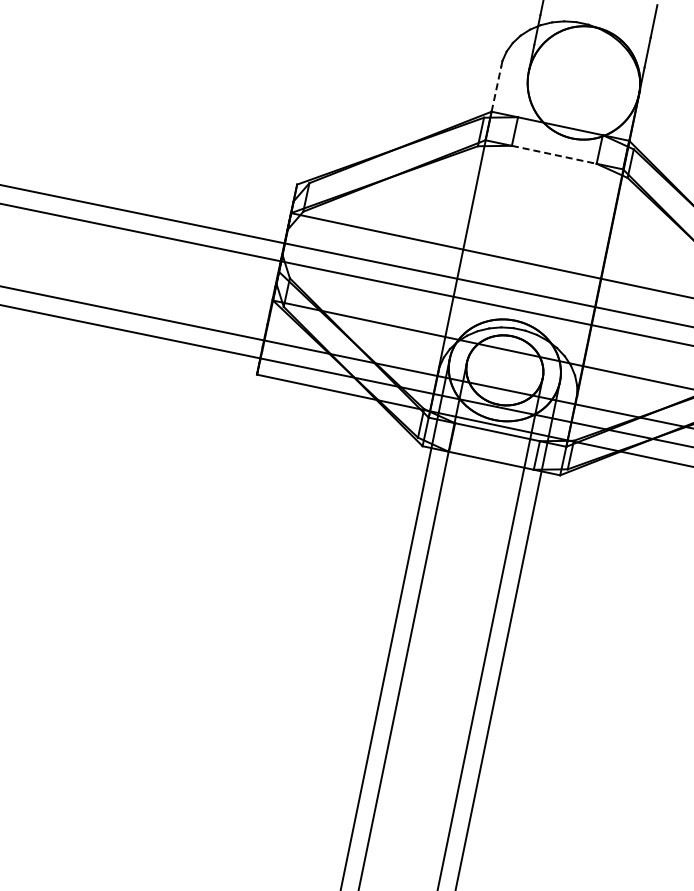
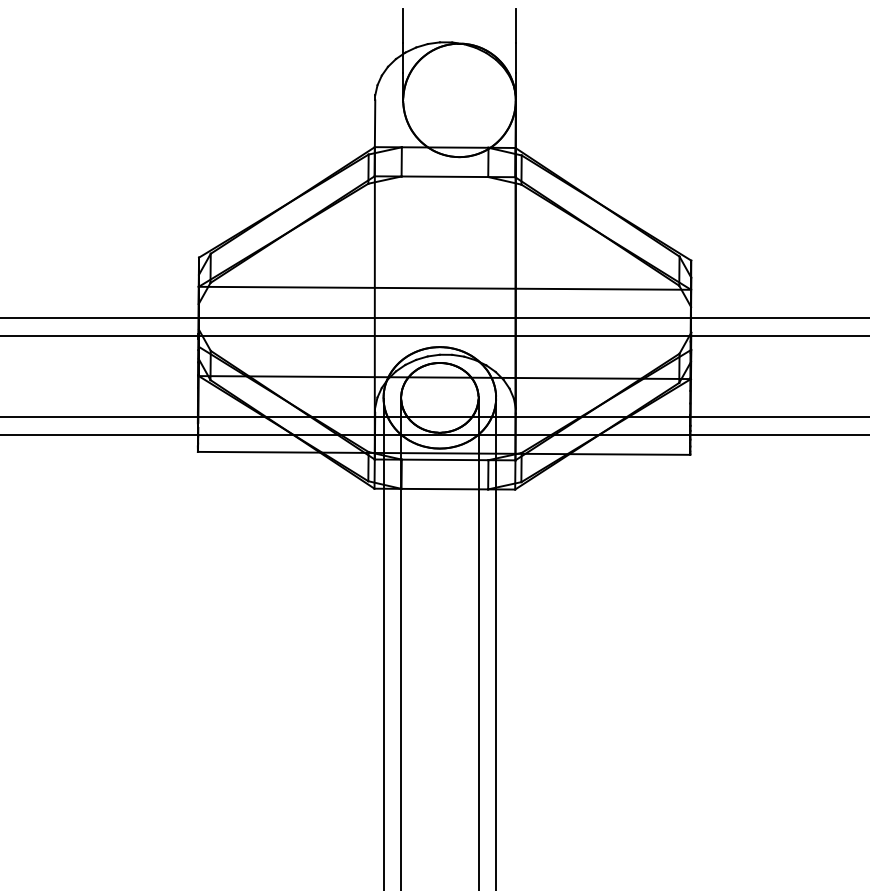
line: (496, 88) -> (375, 123), dashed -> solid
line: (554, 154) -> (445, 176), dashed -> solid

